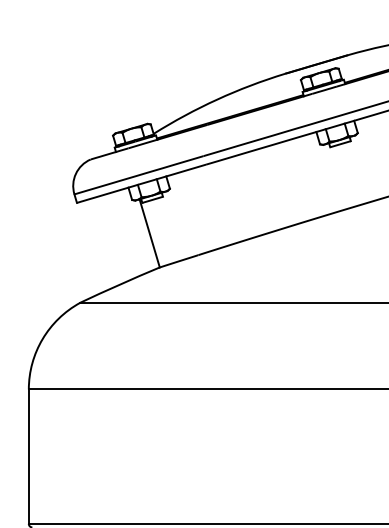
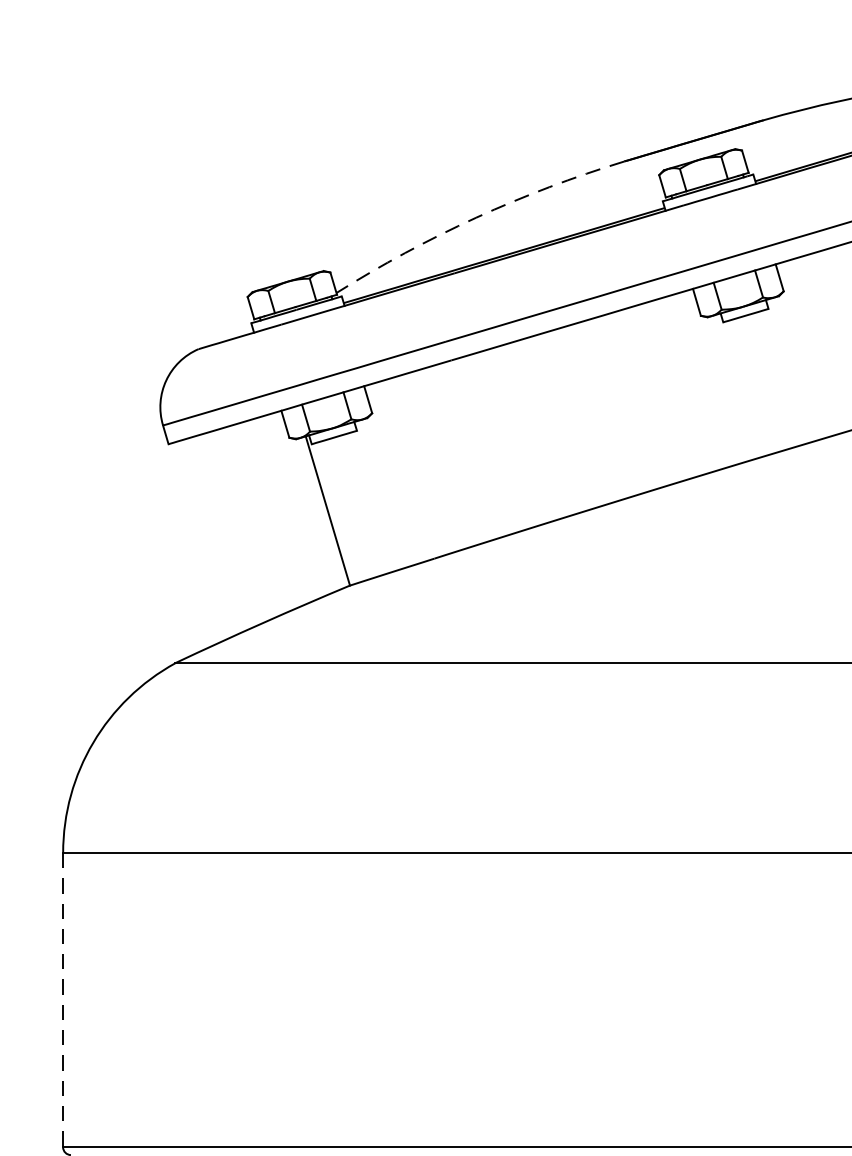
arc: (217, 99) -> (476, 217), solid -> dashed
line: (28, 457) -> (62, 1001), solid -> dashed

